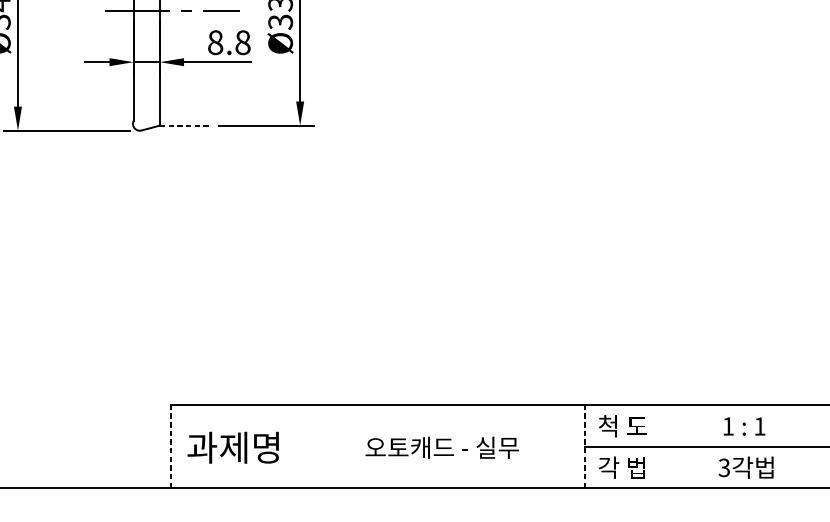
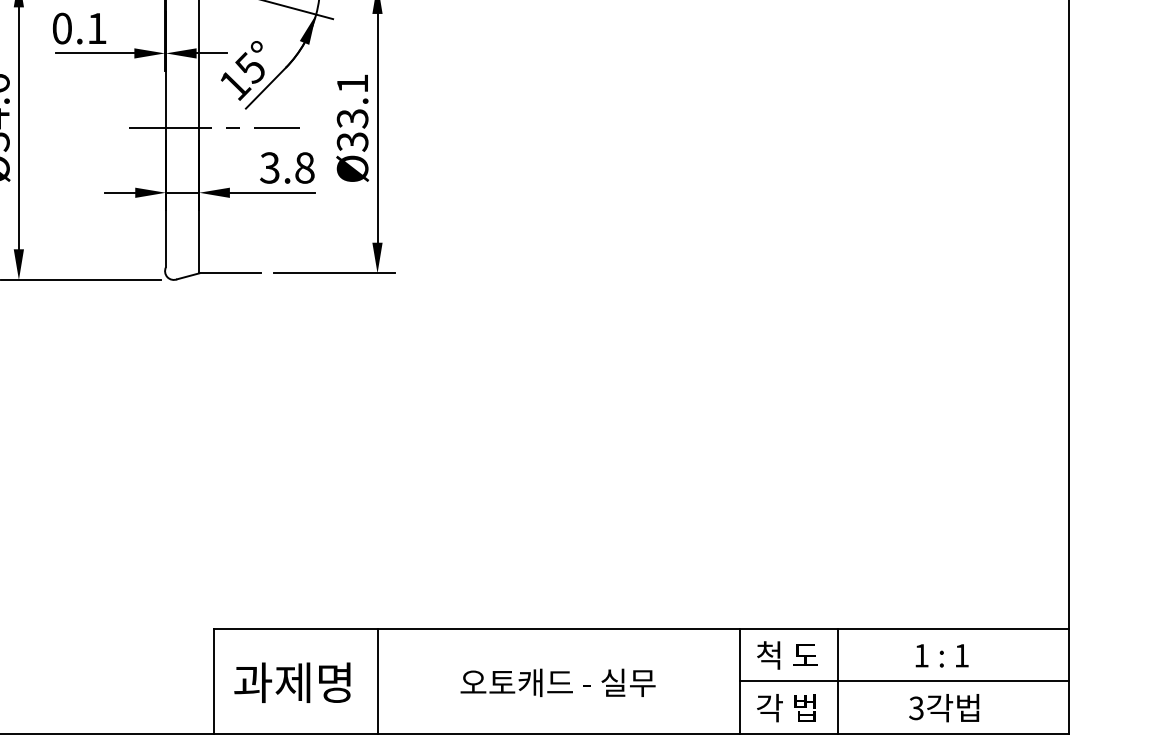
text: (215, 42) -> (269, 167), 8.8 -> 3.8
line: (184, 125) -> (230, 273), dashed -> solid
line: (171, 446) -> (213, 681), dashed -> solid
line: (300, 446) -> (378, 681), added
line: (585, 446) -> (739, 681), dashed -> solid
line: (662, 446) -> (838, 681), added

